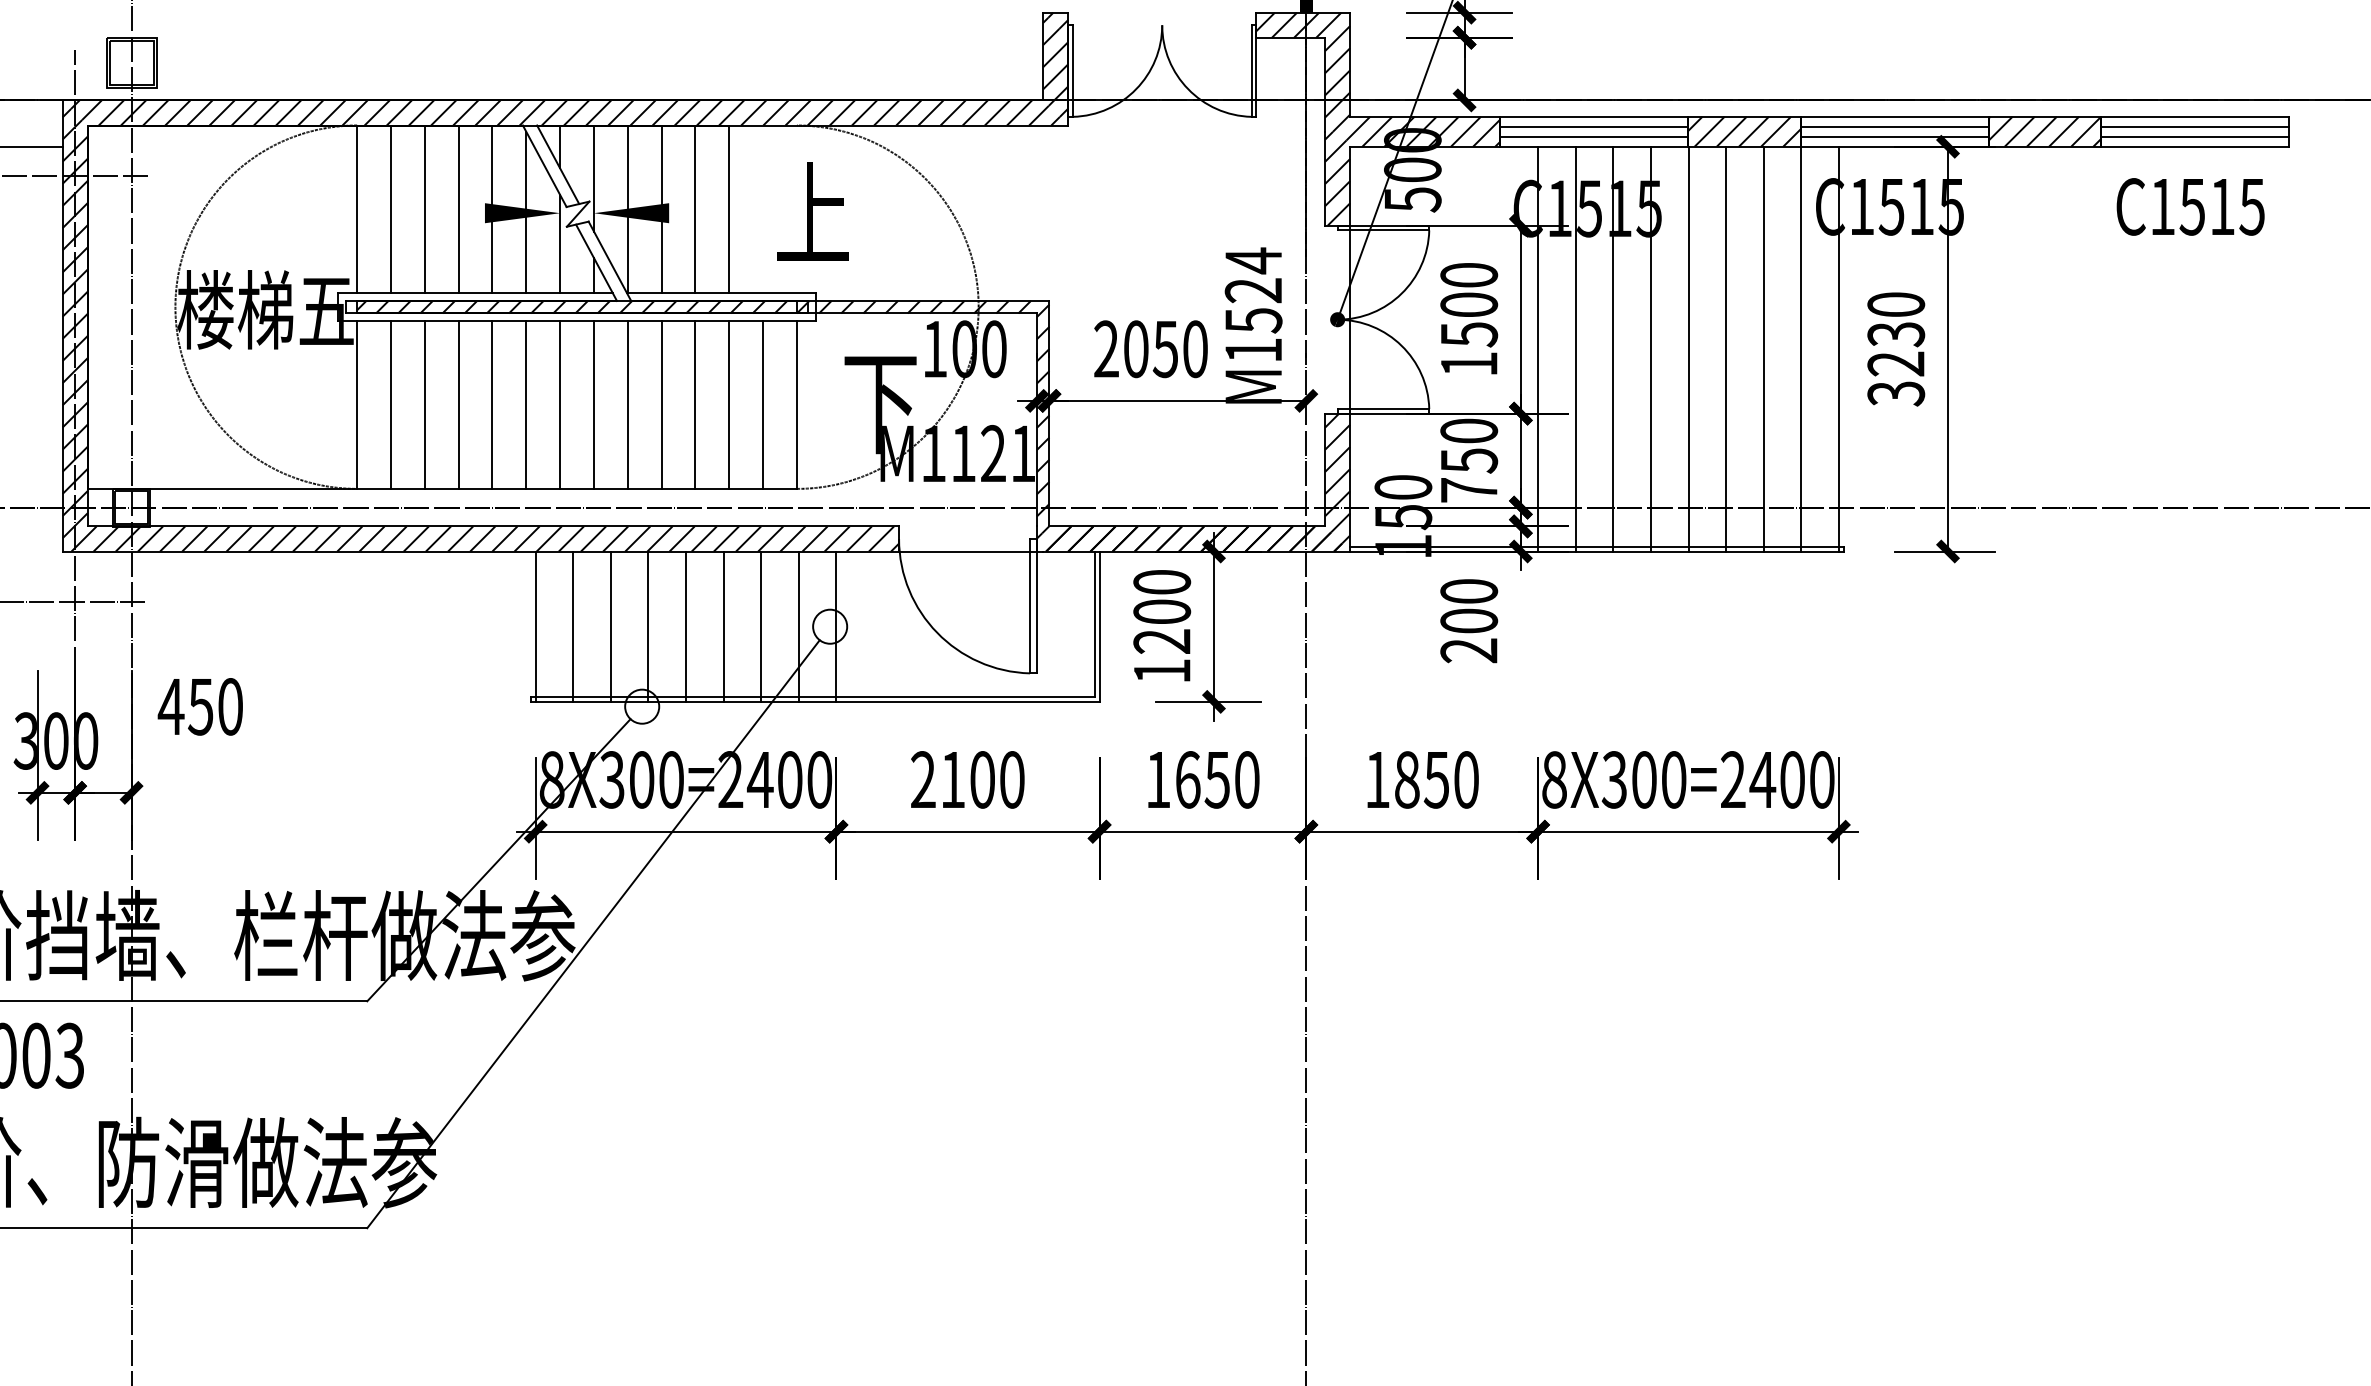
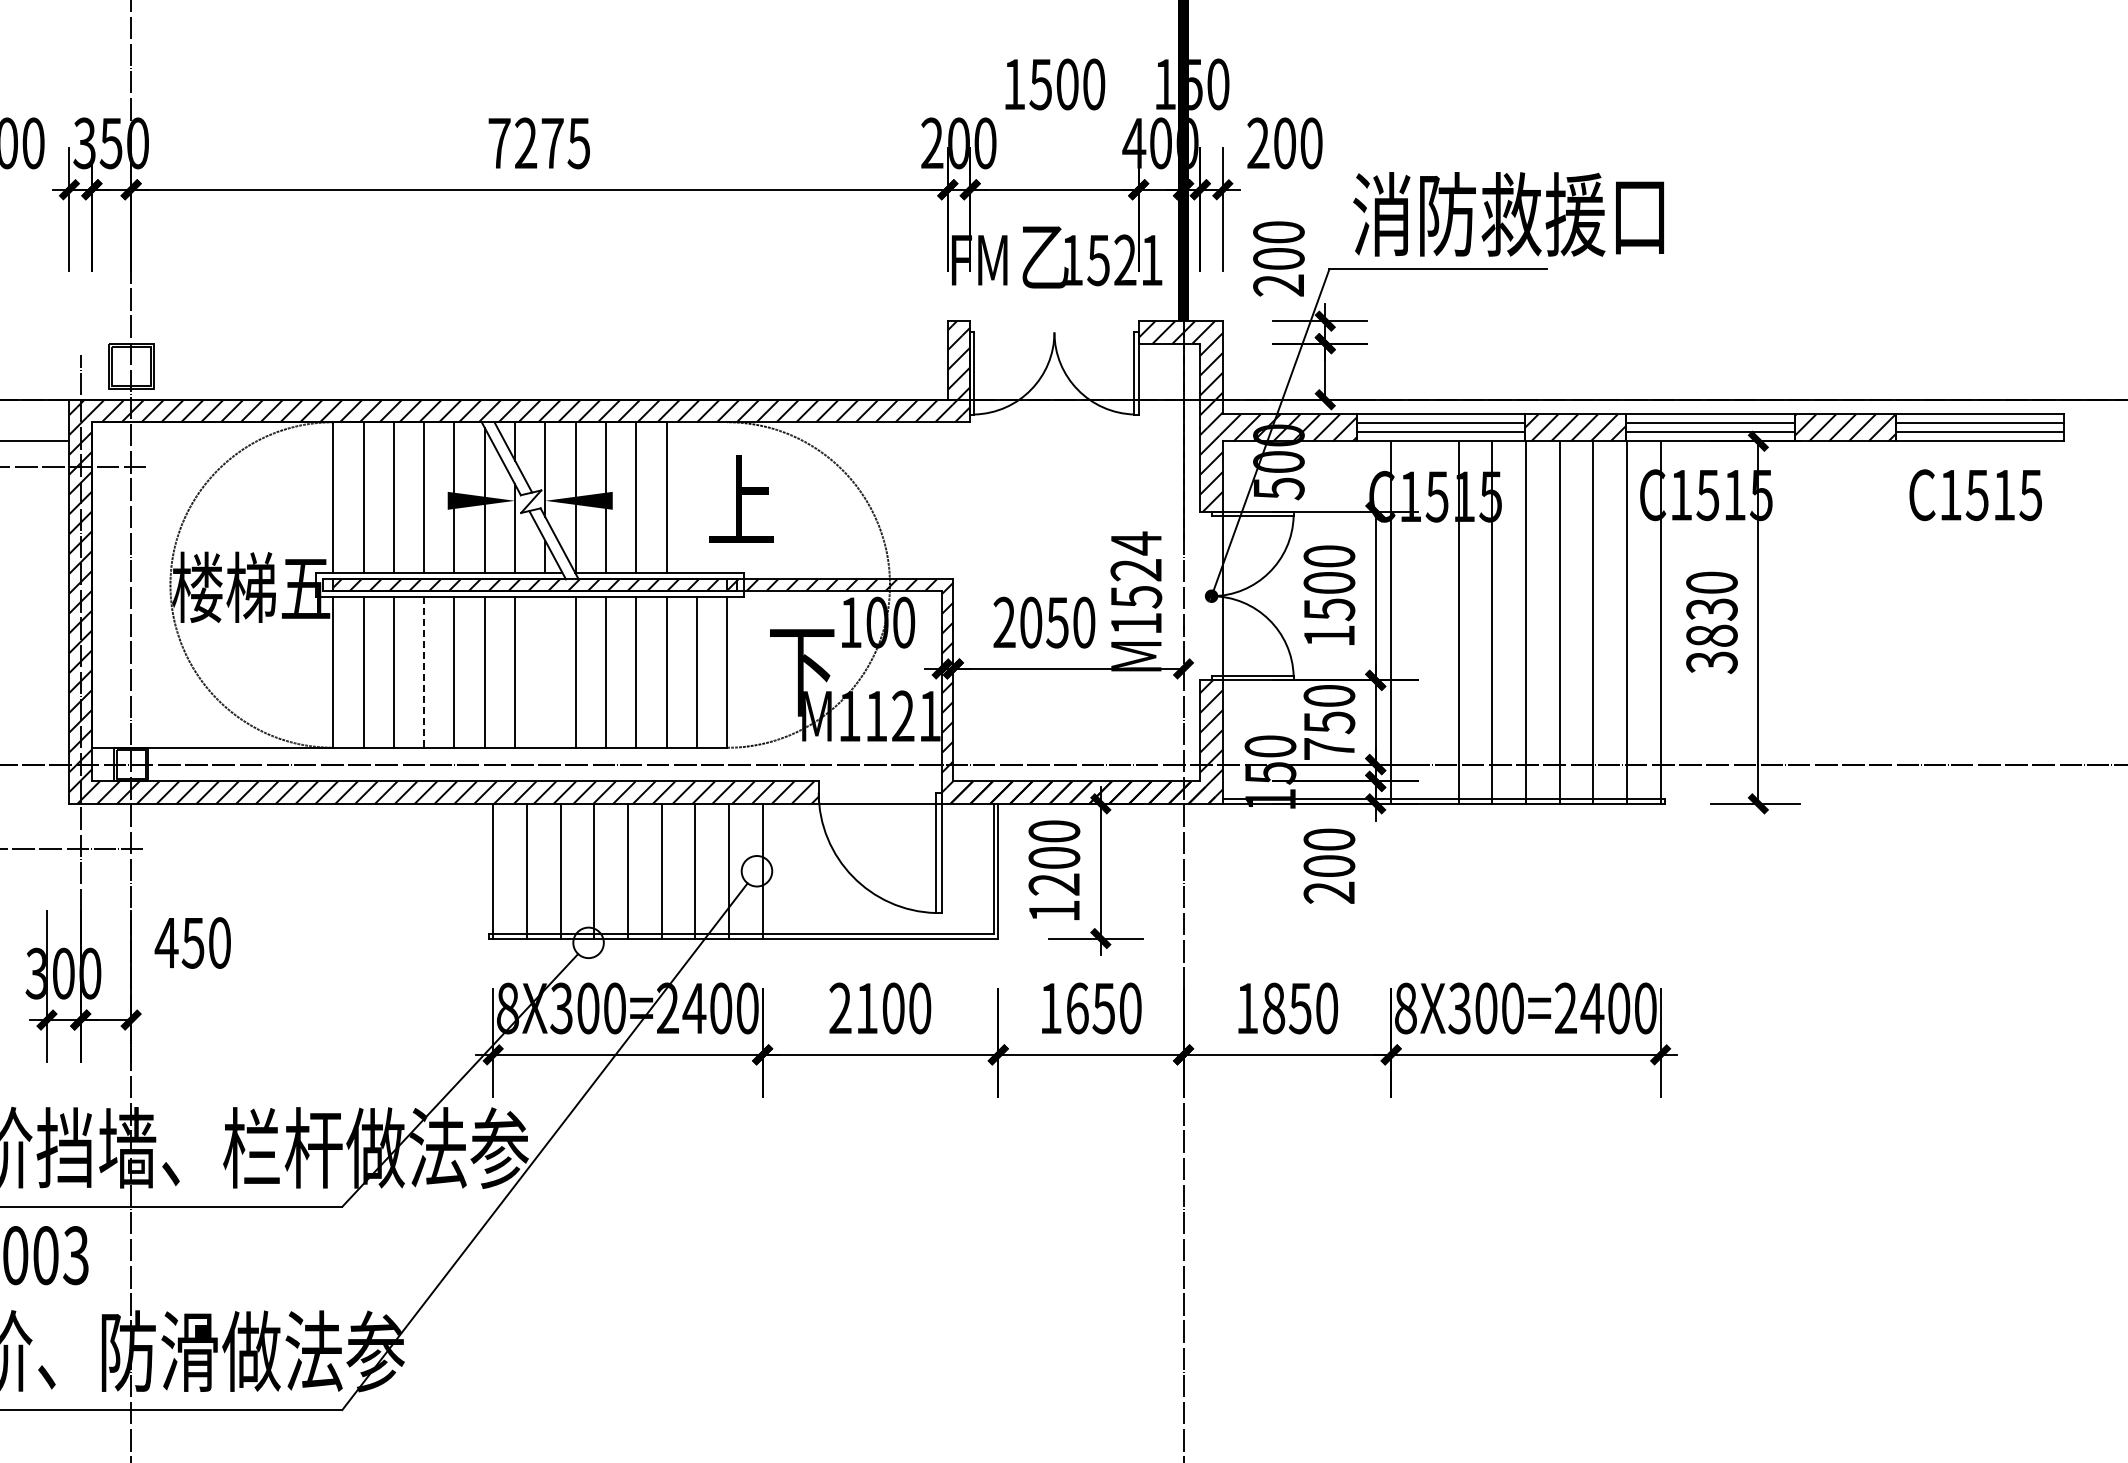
line: (1575, 349) -> (1424, 622), removed
text: (1895, 363) -> (1711, 635), 3230 -> 3830
line: (594, 404) -> (545, 672), removed
line: (459, 405) -> (424, 673), solid -> dashed

